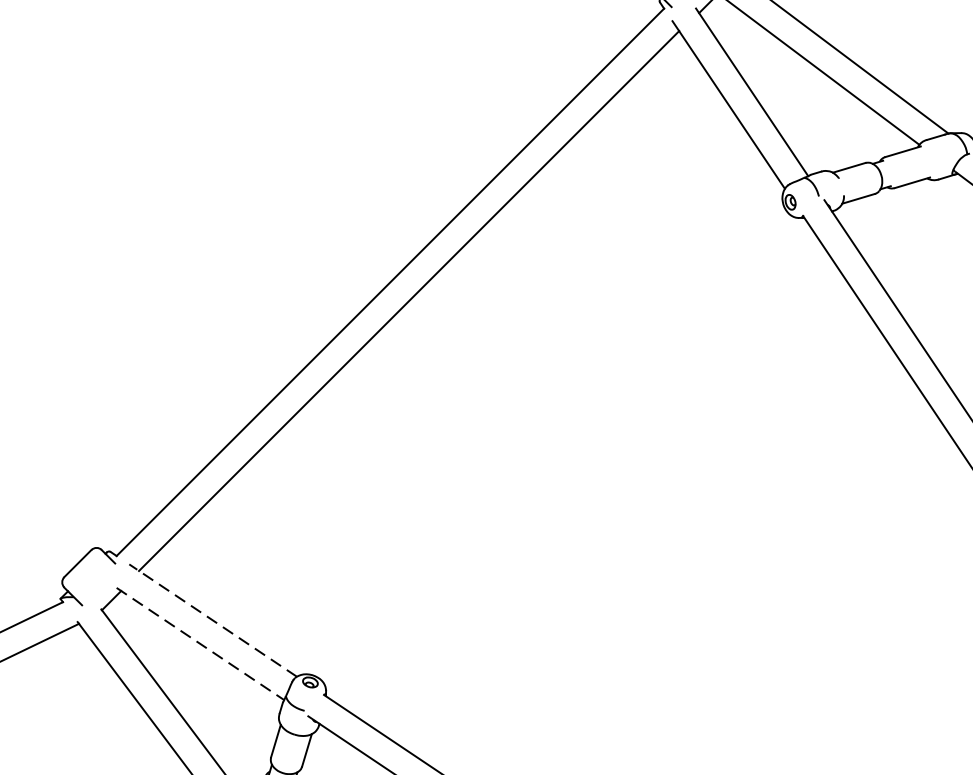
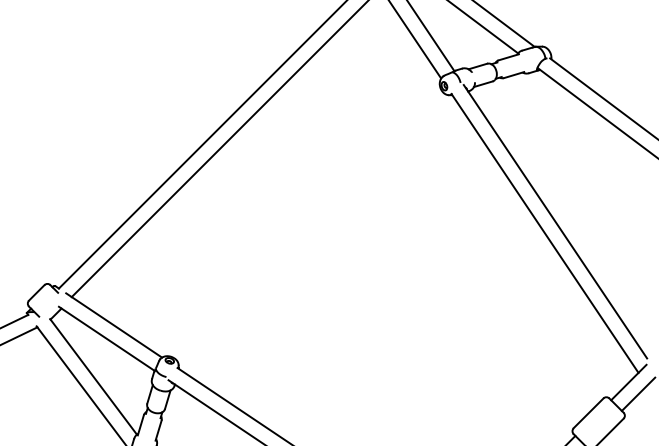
line: (213, 620) -> (114, 325), dashed -> solid
line: (199, 643) -> (106, 338), dashed -> solid

